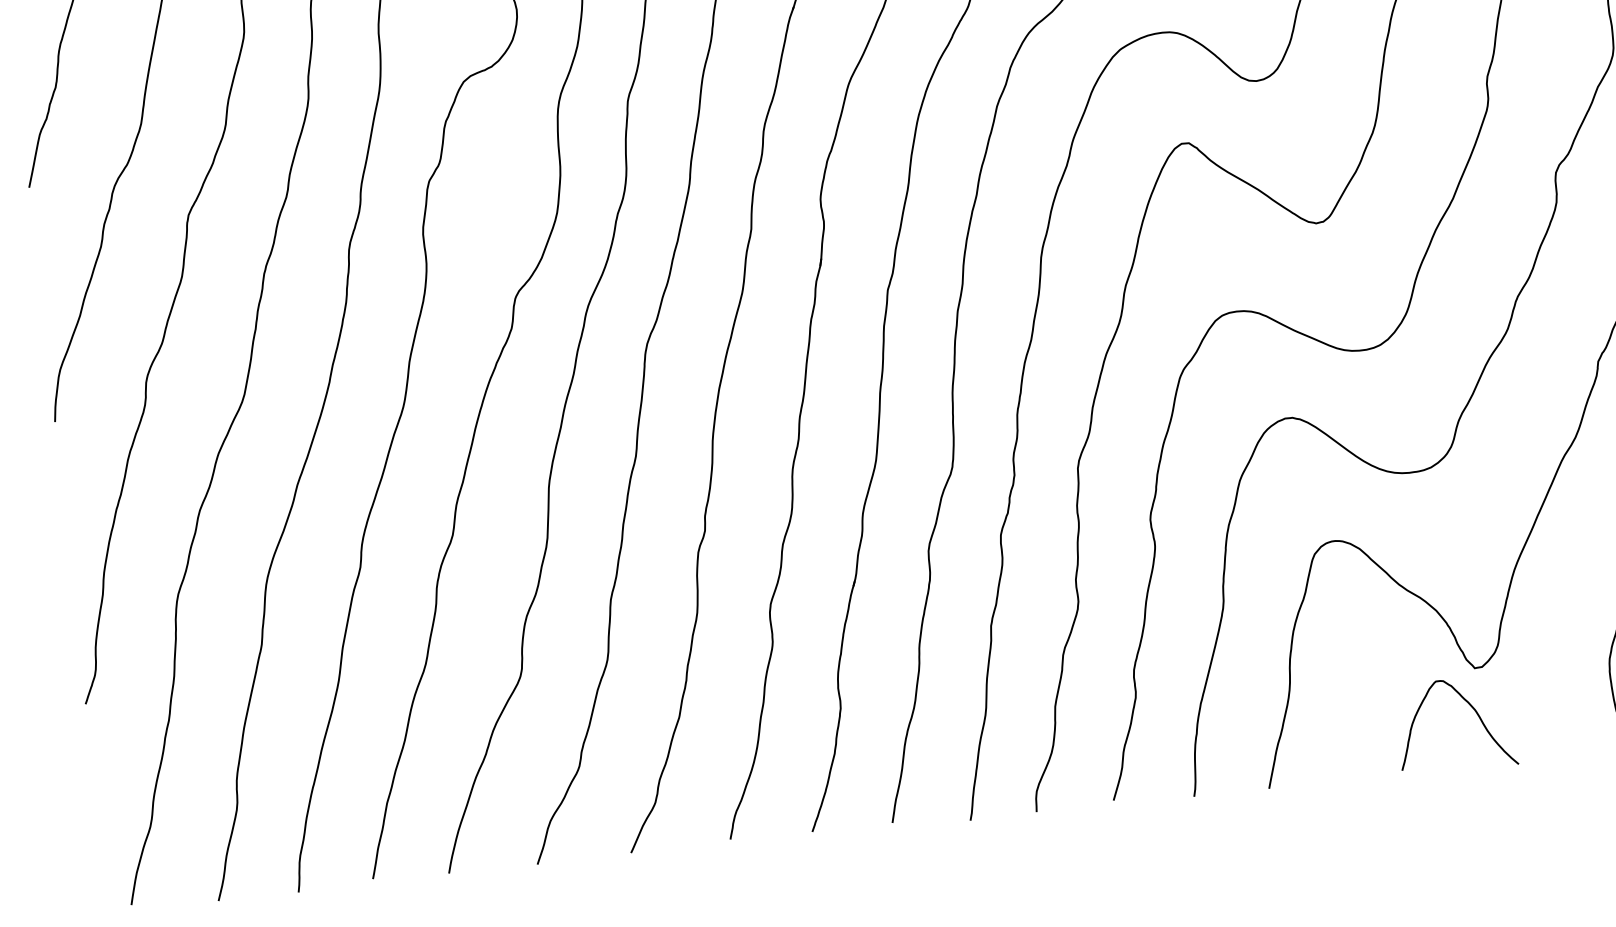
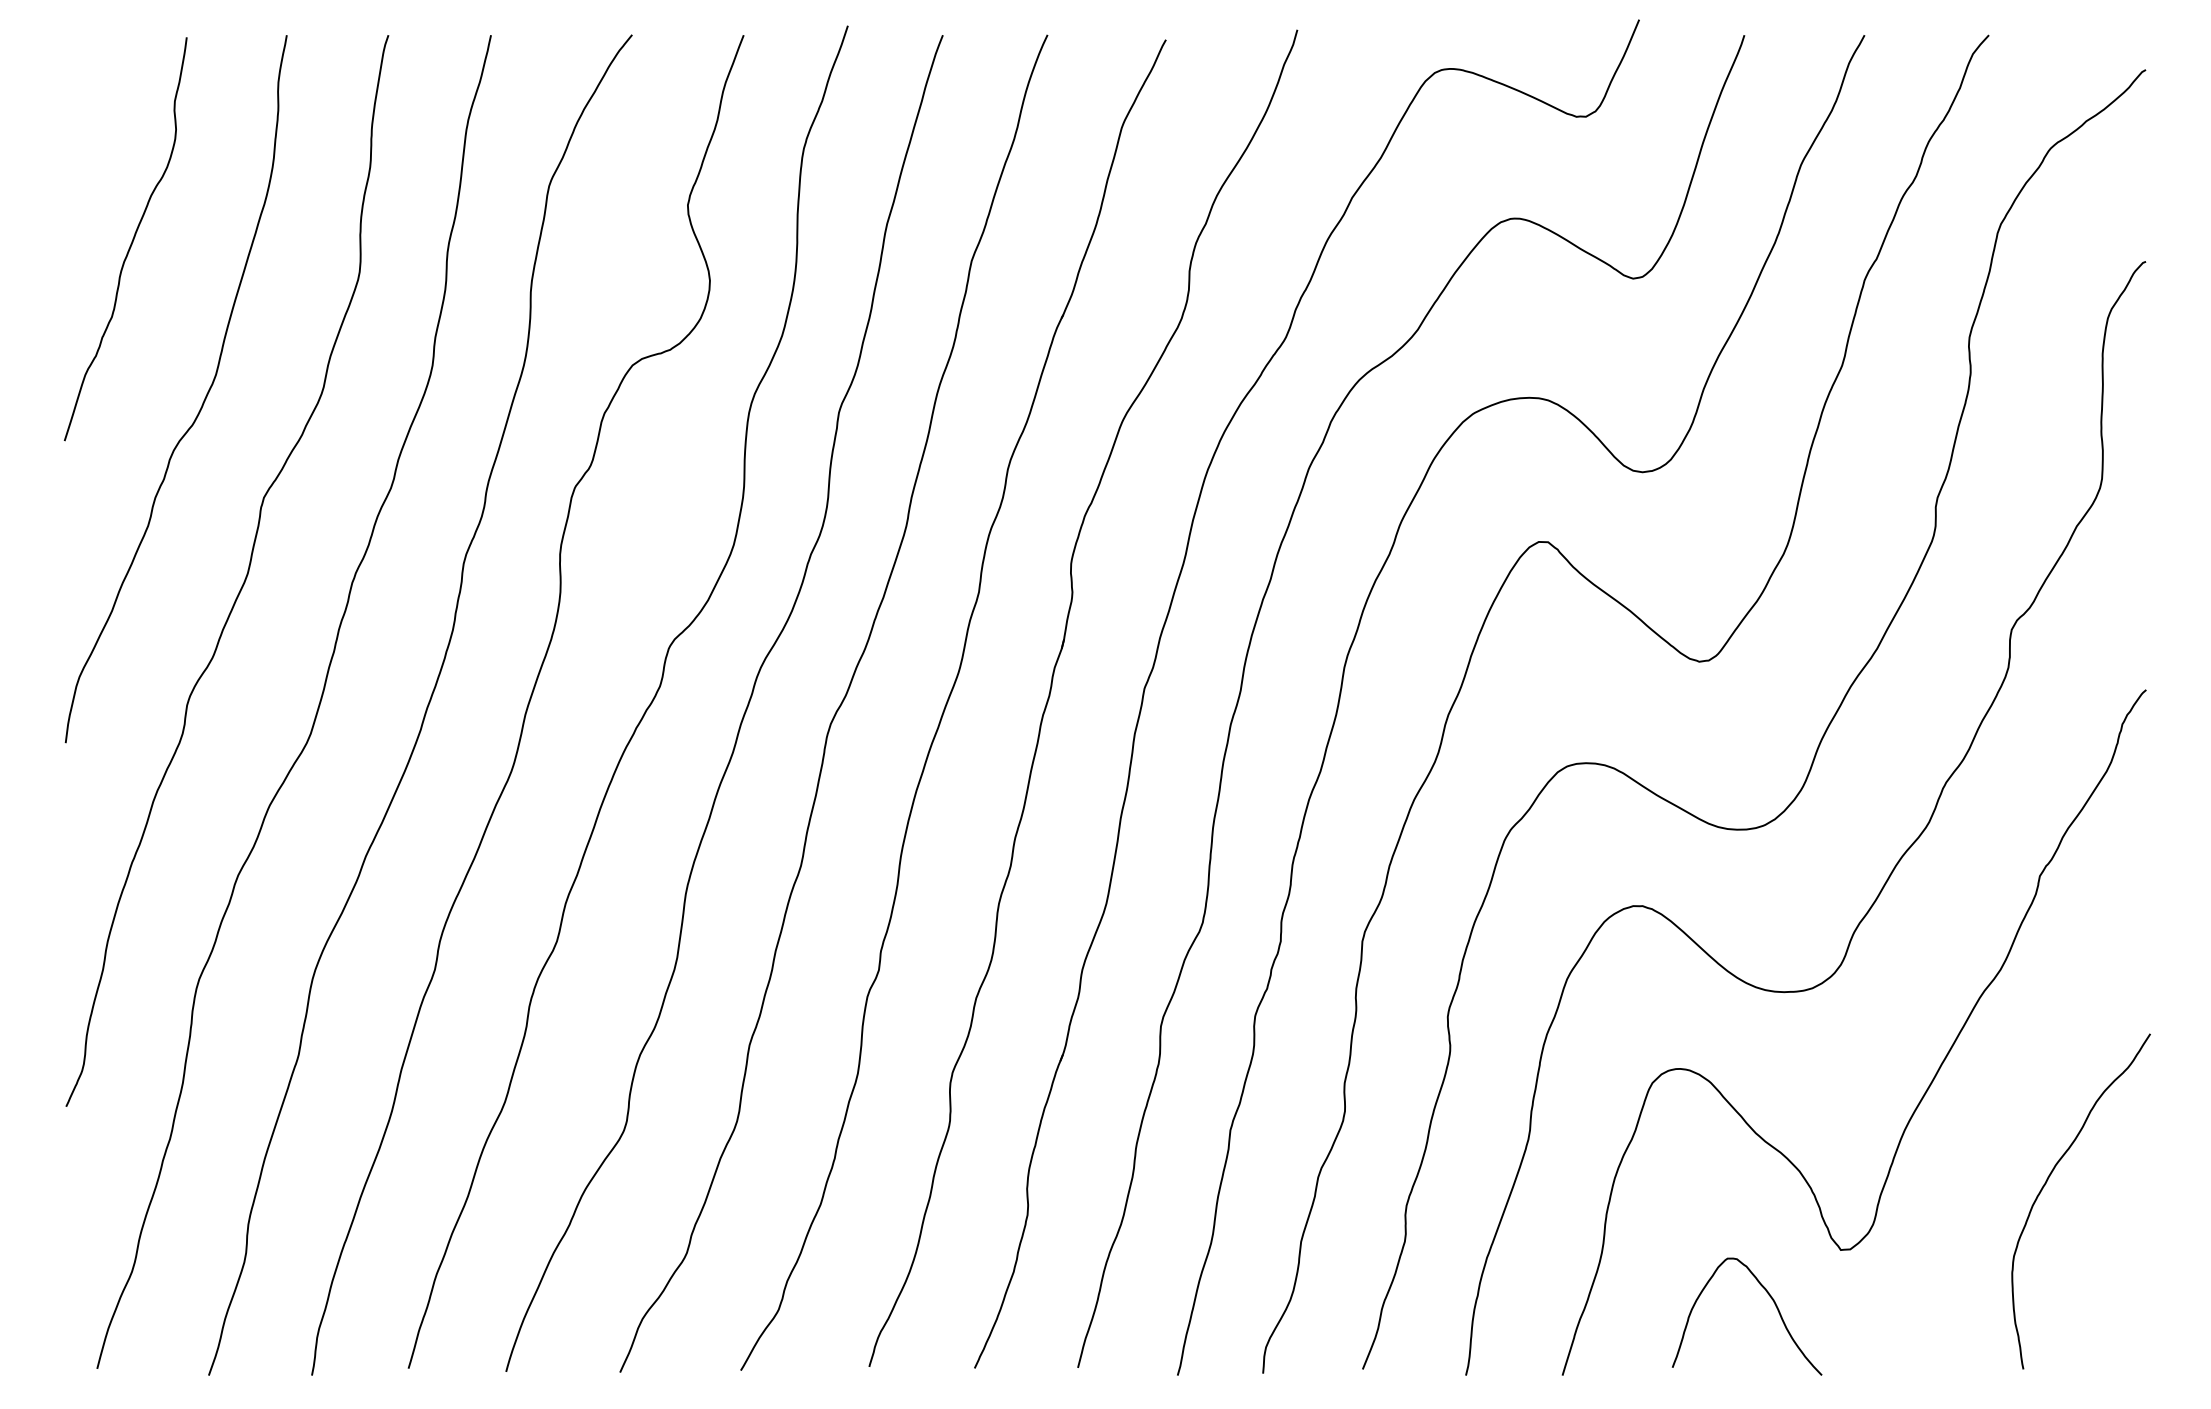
curve: (1473, 709) -> (1771, 1299), moved

